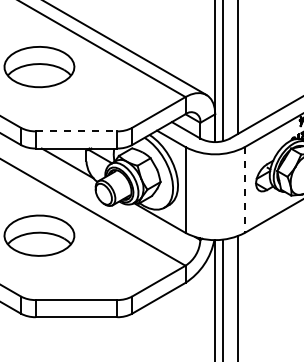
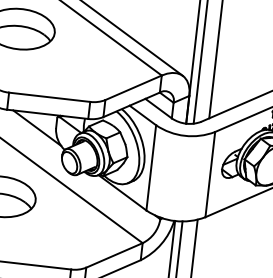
line: (76, 131) -> (49, 97), dashed -> solid
line: (244, 189) -> (209, 174), dashed -> solid

